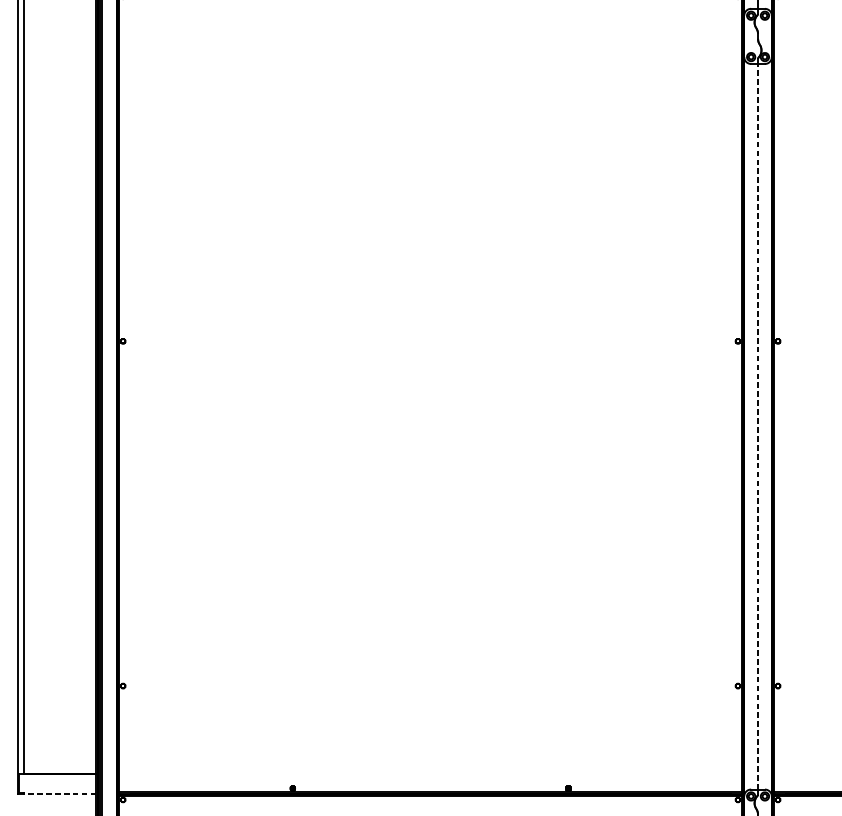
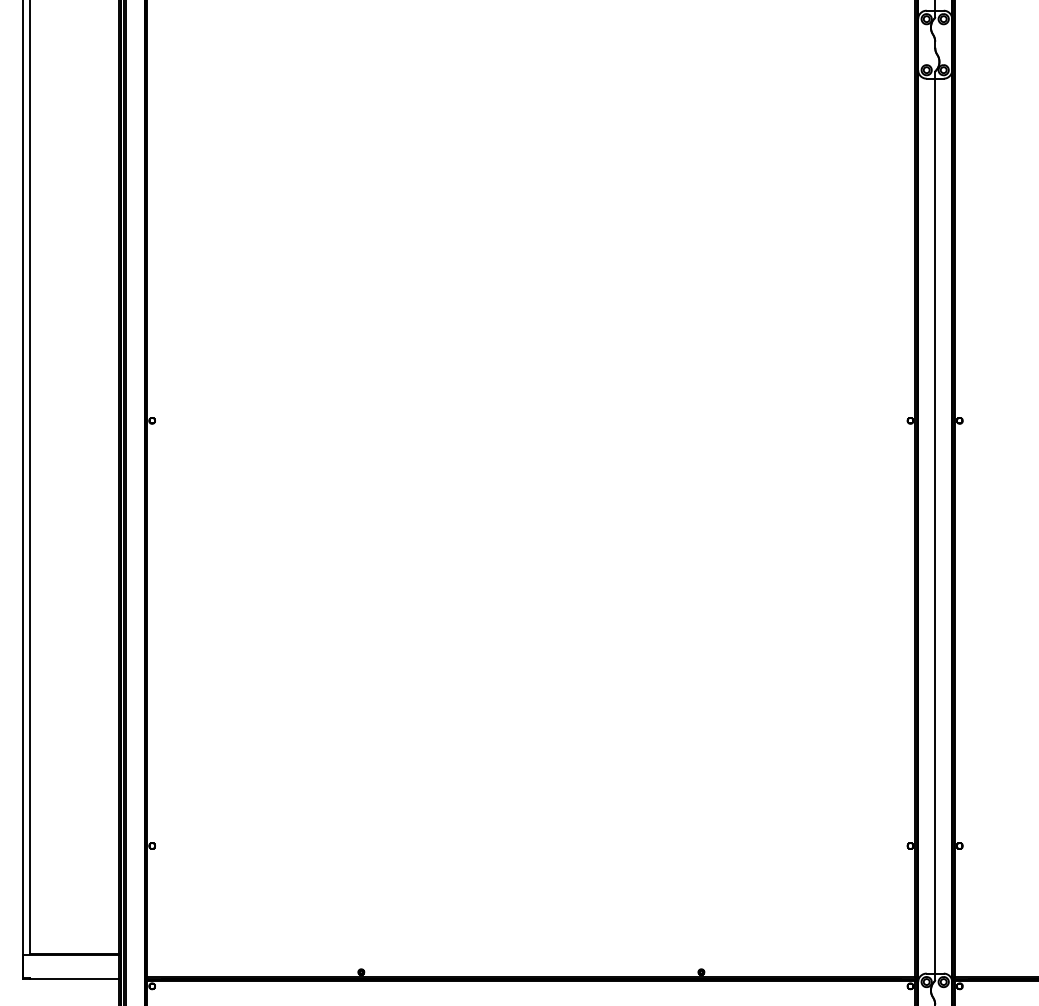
line: (758, 426) -> (935, 525), dashed -> solid
line: (60, 793) -> (74, 978), dashed -> solid

